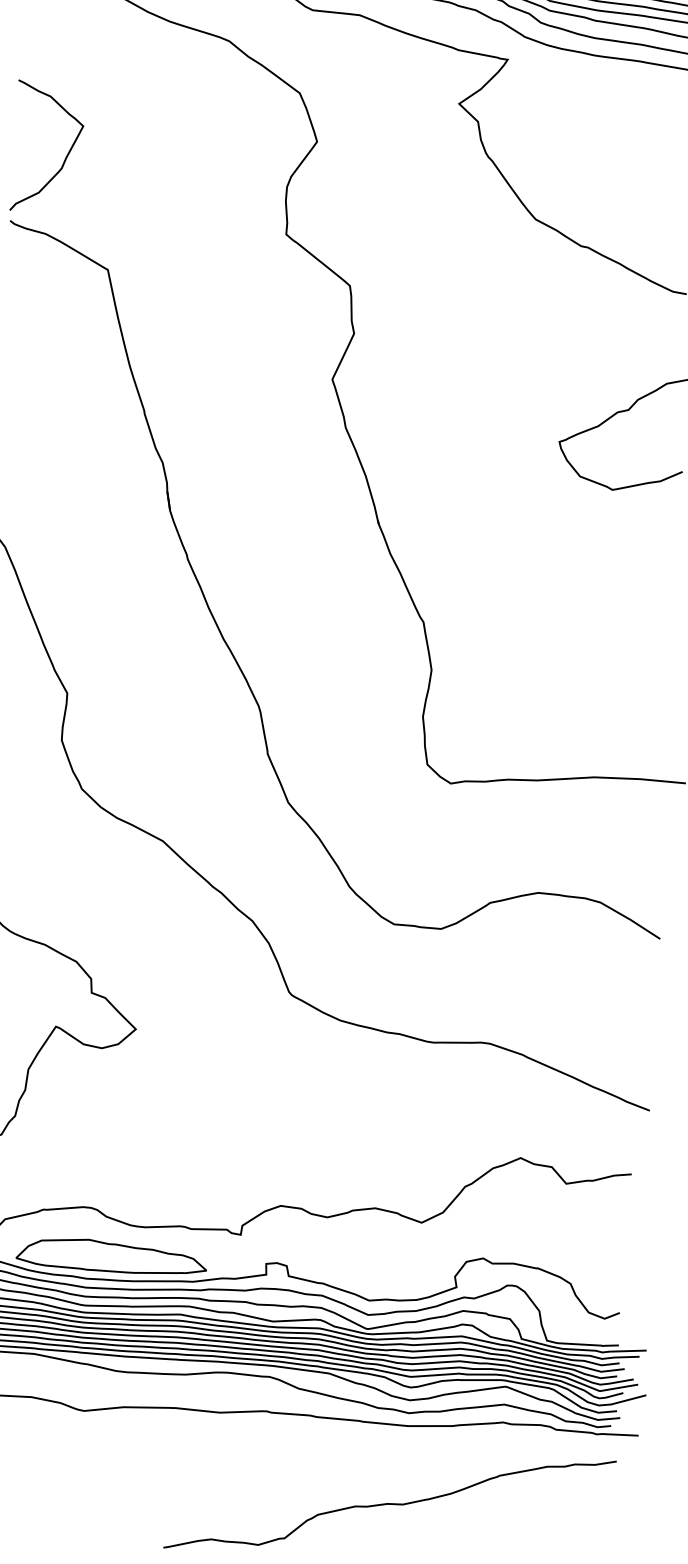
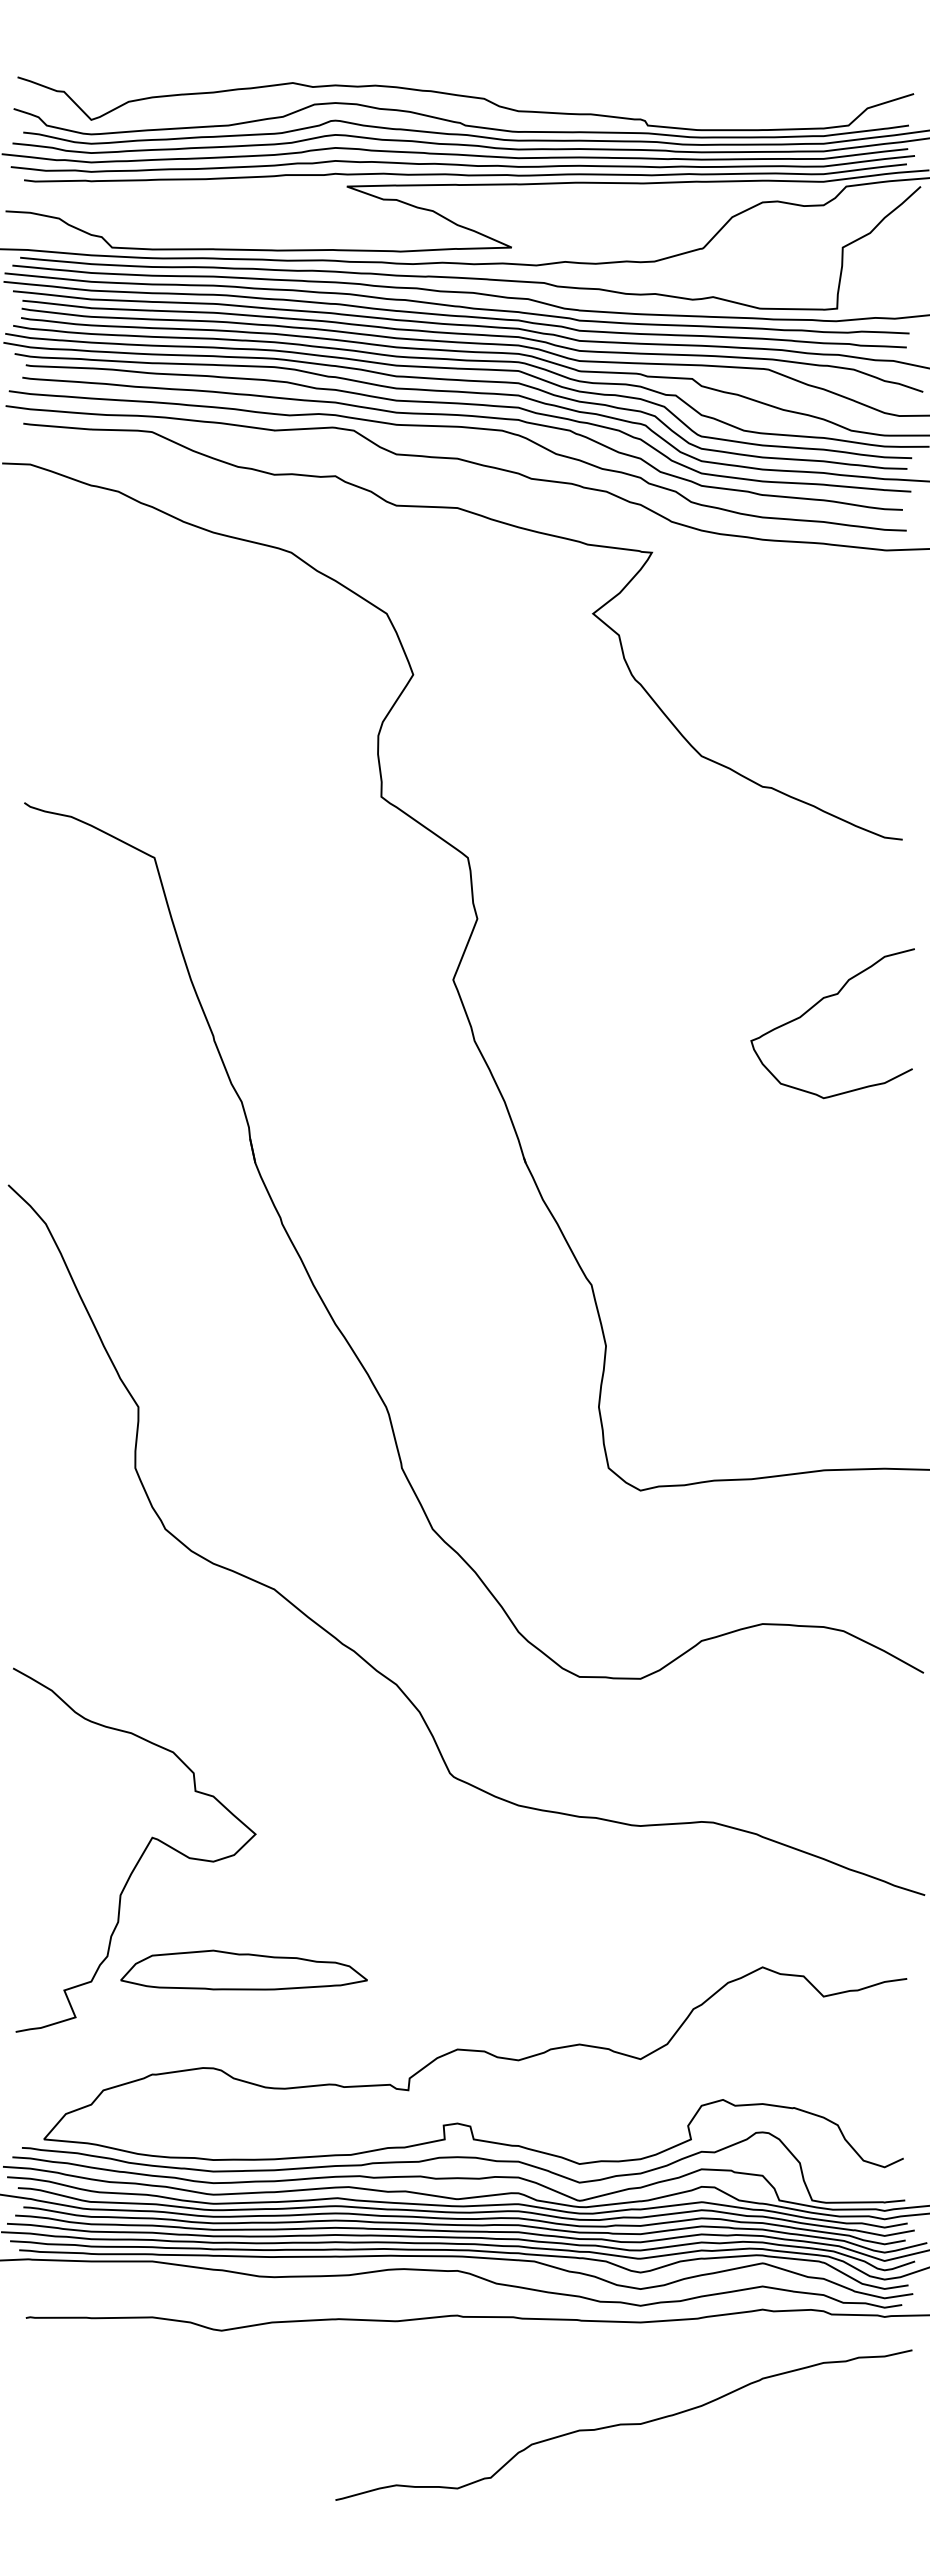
curve: (66, 155) -> (91, 713), removed
part: (111, 1255) -> (243, 1969), moved

